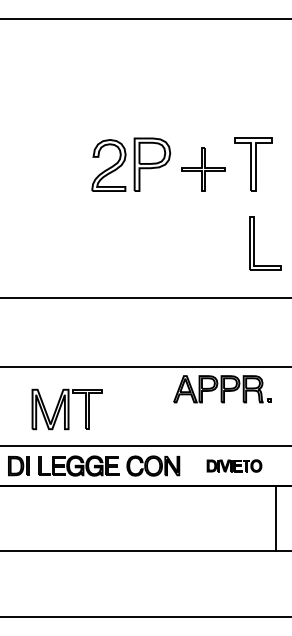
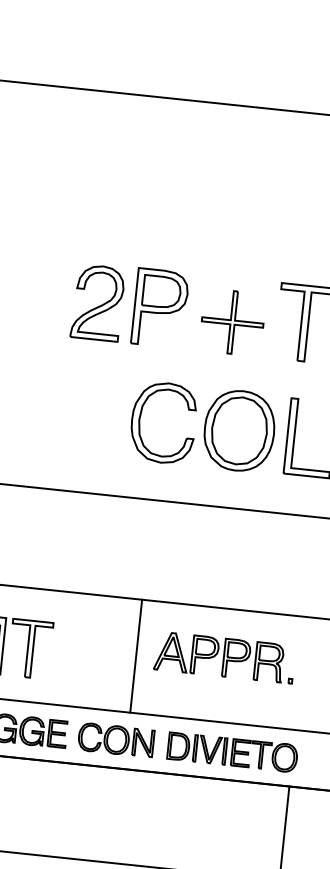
part: (190, 243) -> (203, 426), added
part: (222, 389) -> (225, 658), moved
line: (160, 406) -> (135, 655), added
part: (234, 465) -> (232, 751), size x1.67

